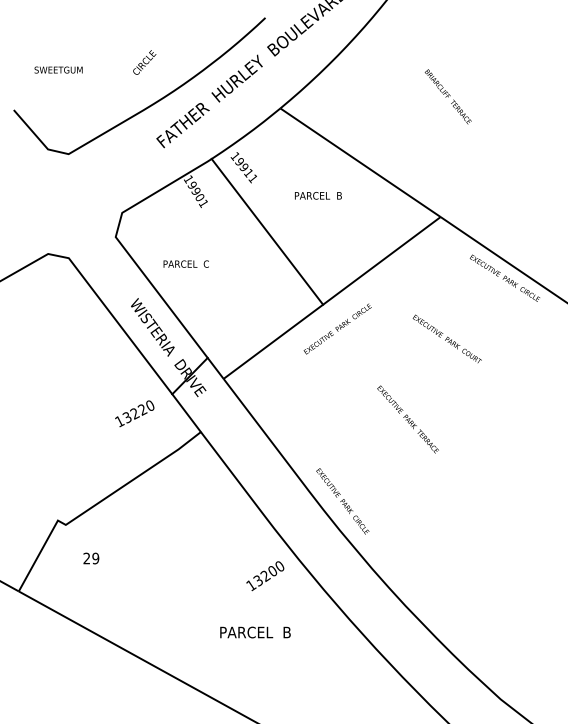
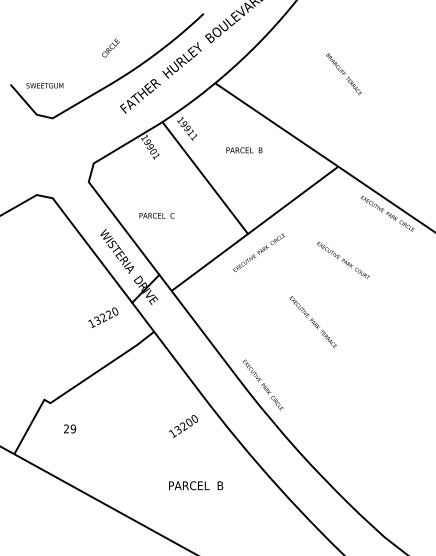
text: (58, 69) -> (44, 85), moved
text: (185, 263) -> (156, 215), moved
text: (265, 576) -> (183, 426), moved

